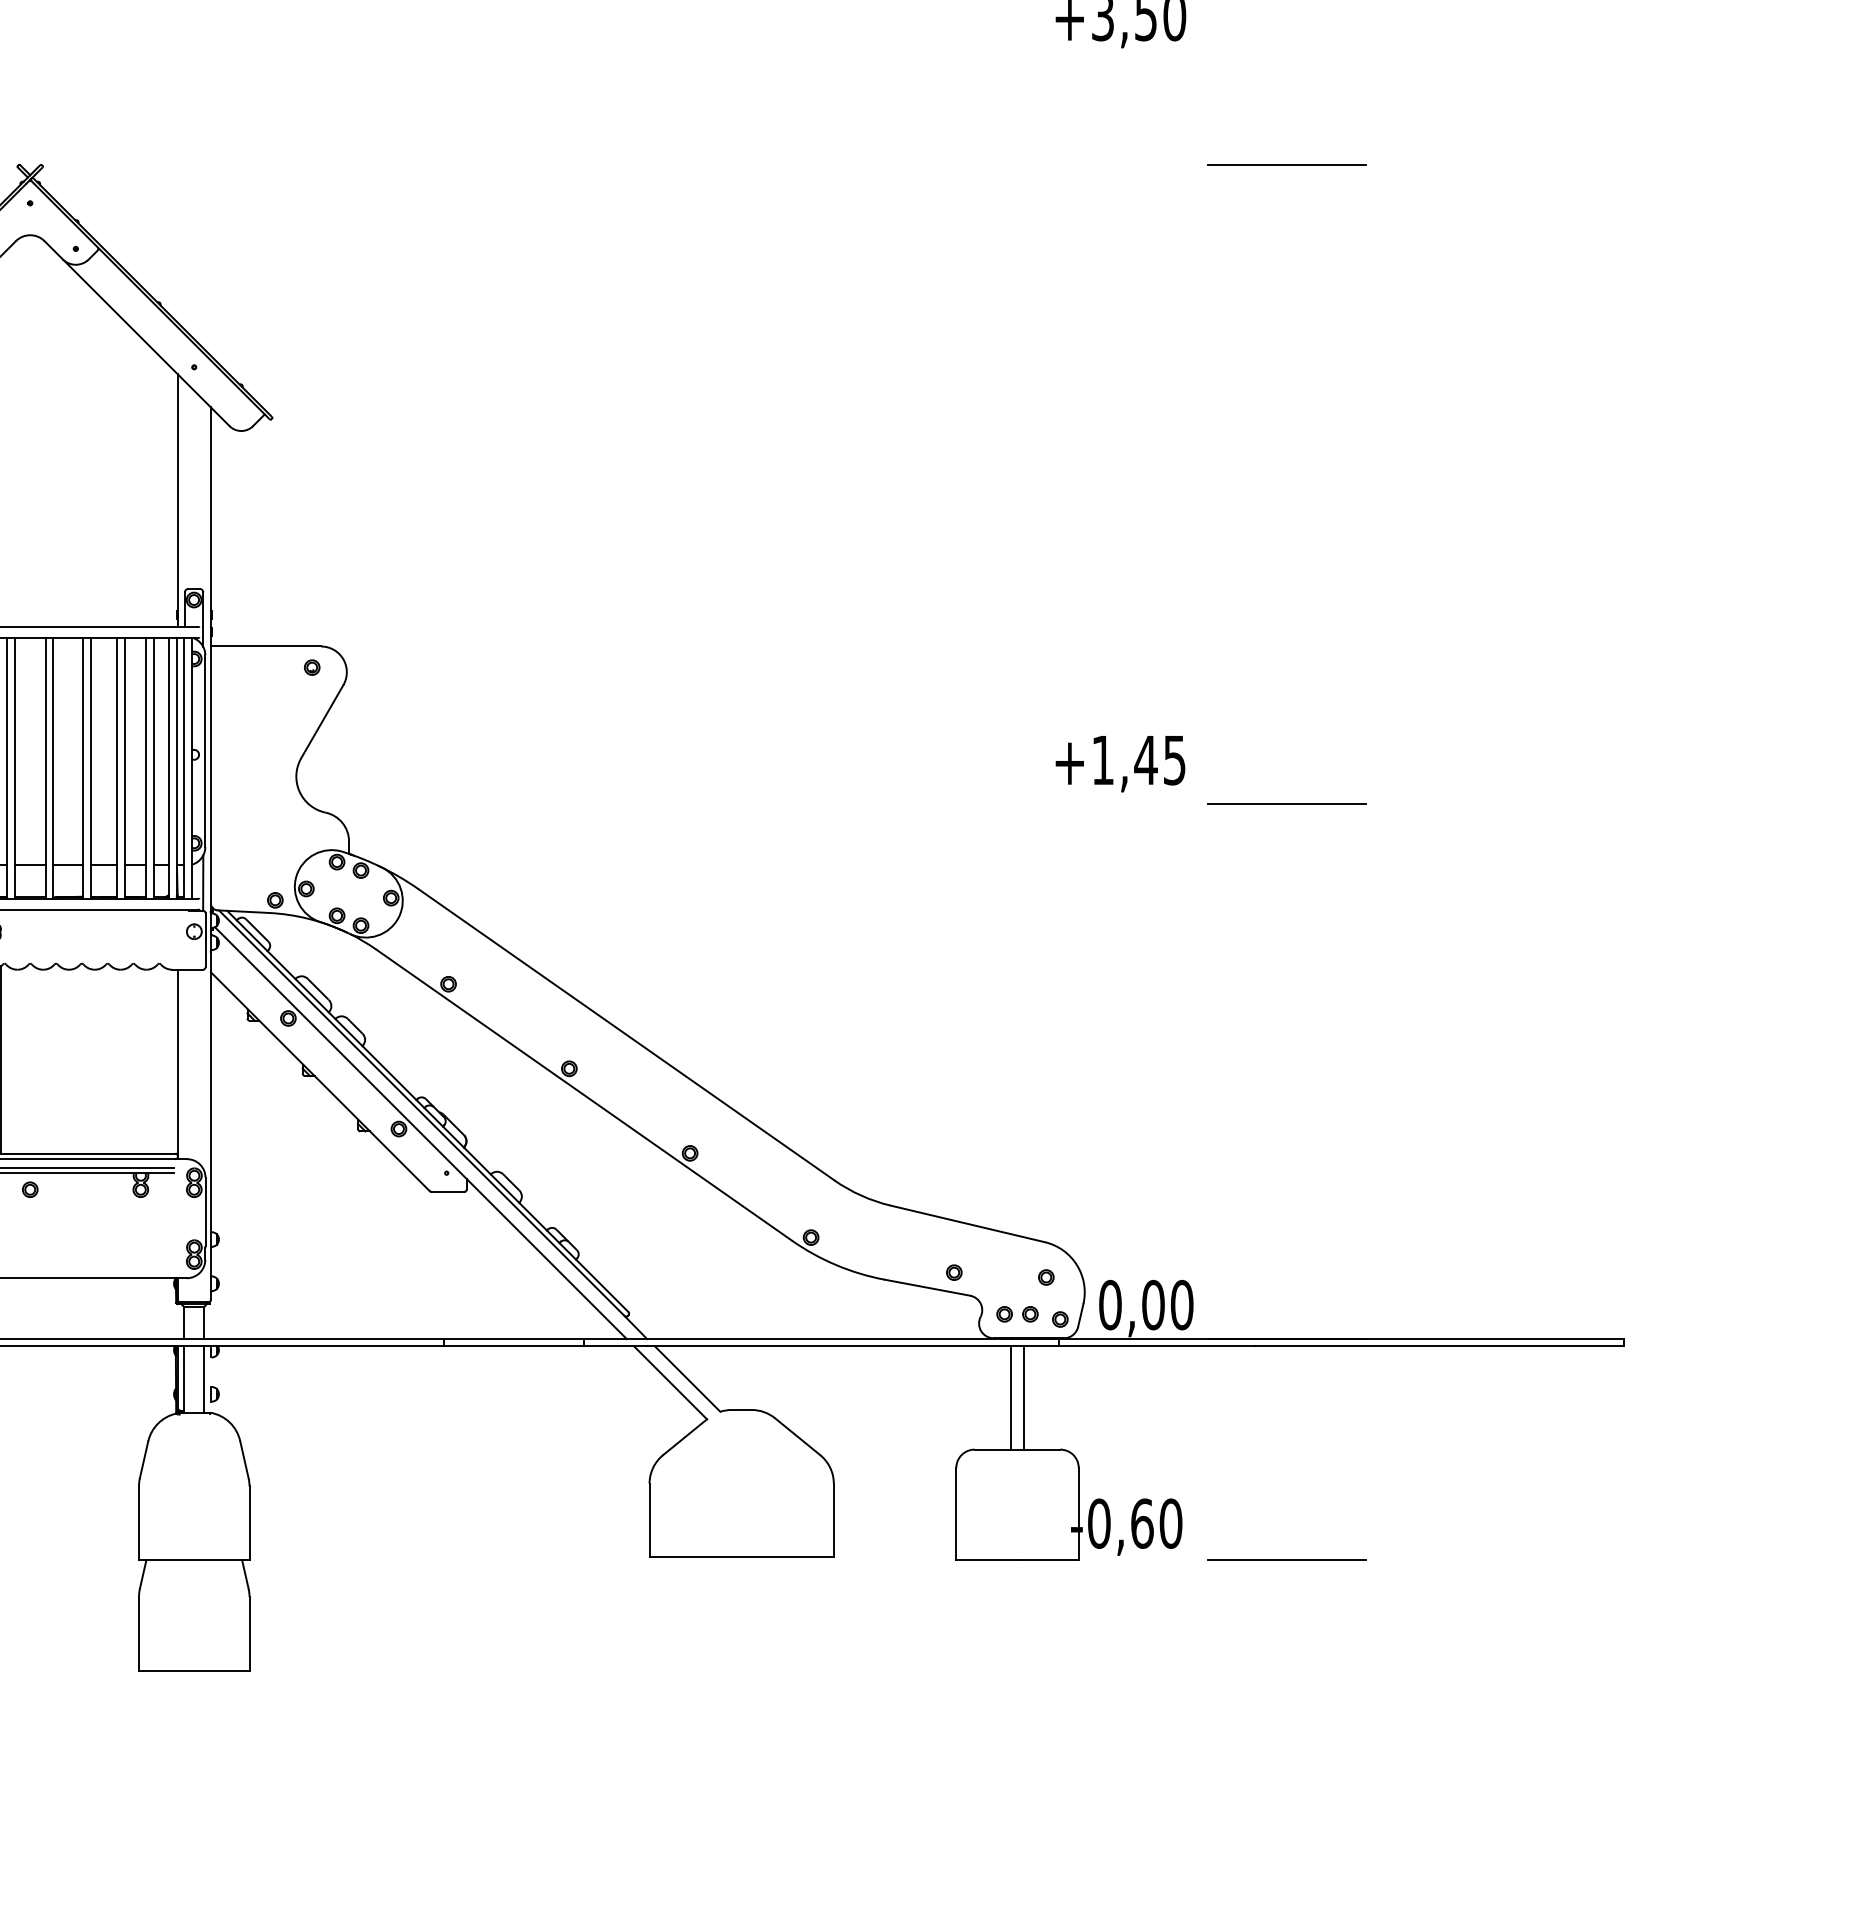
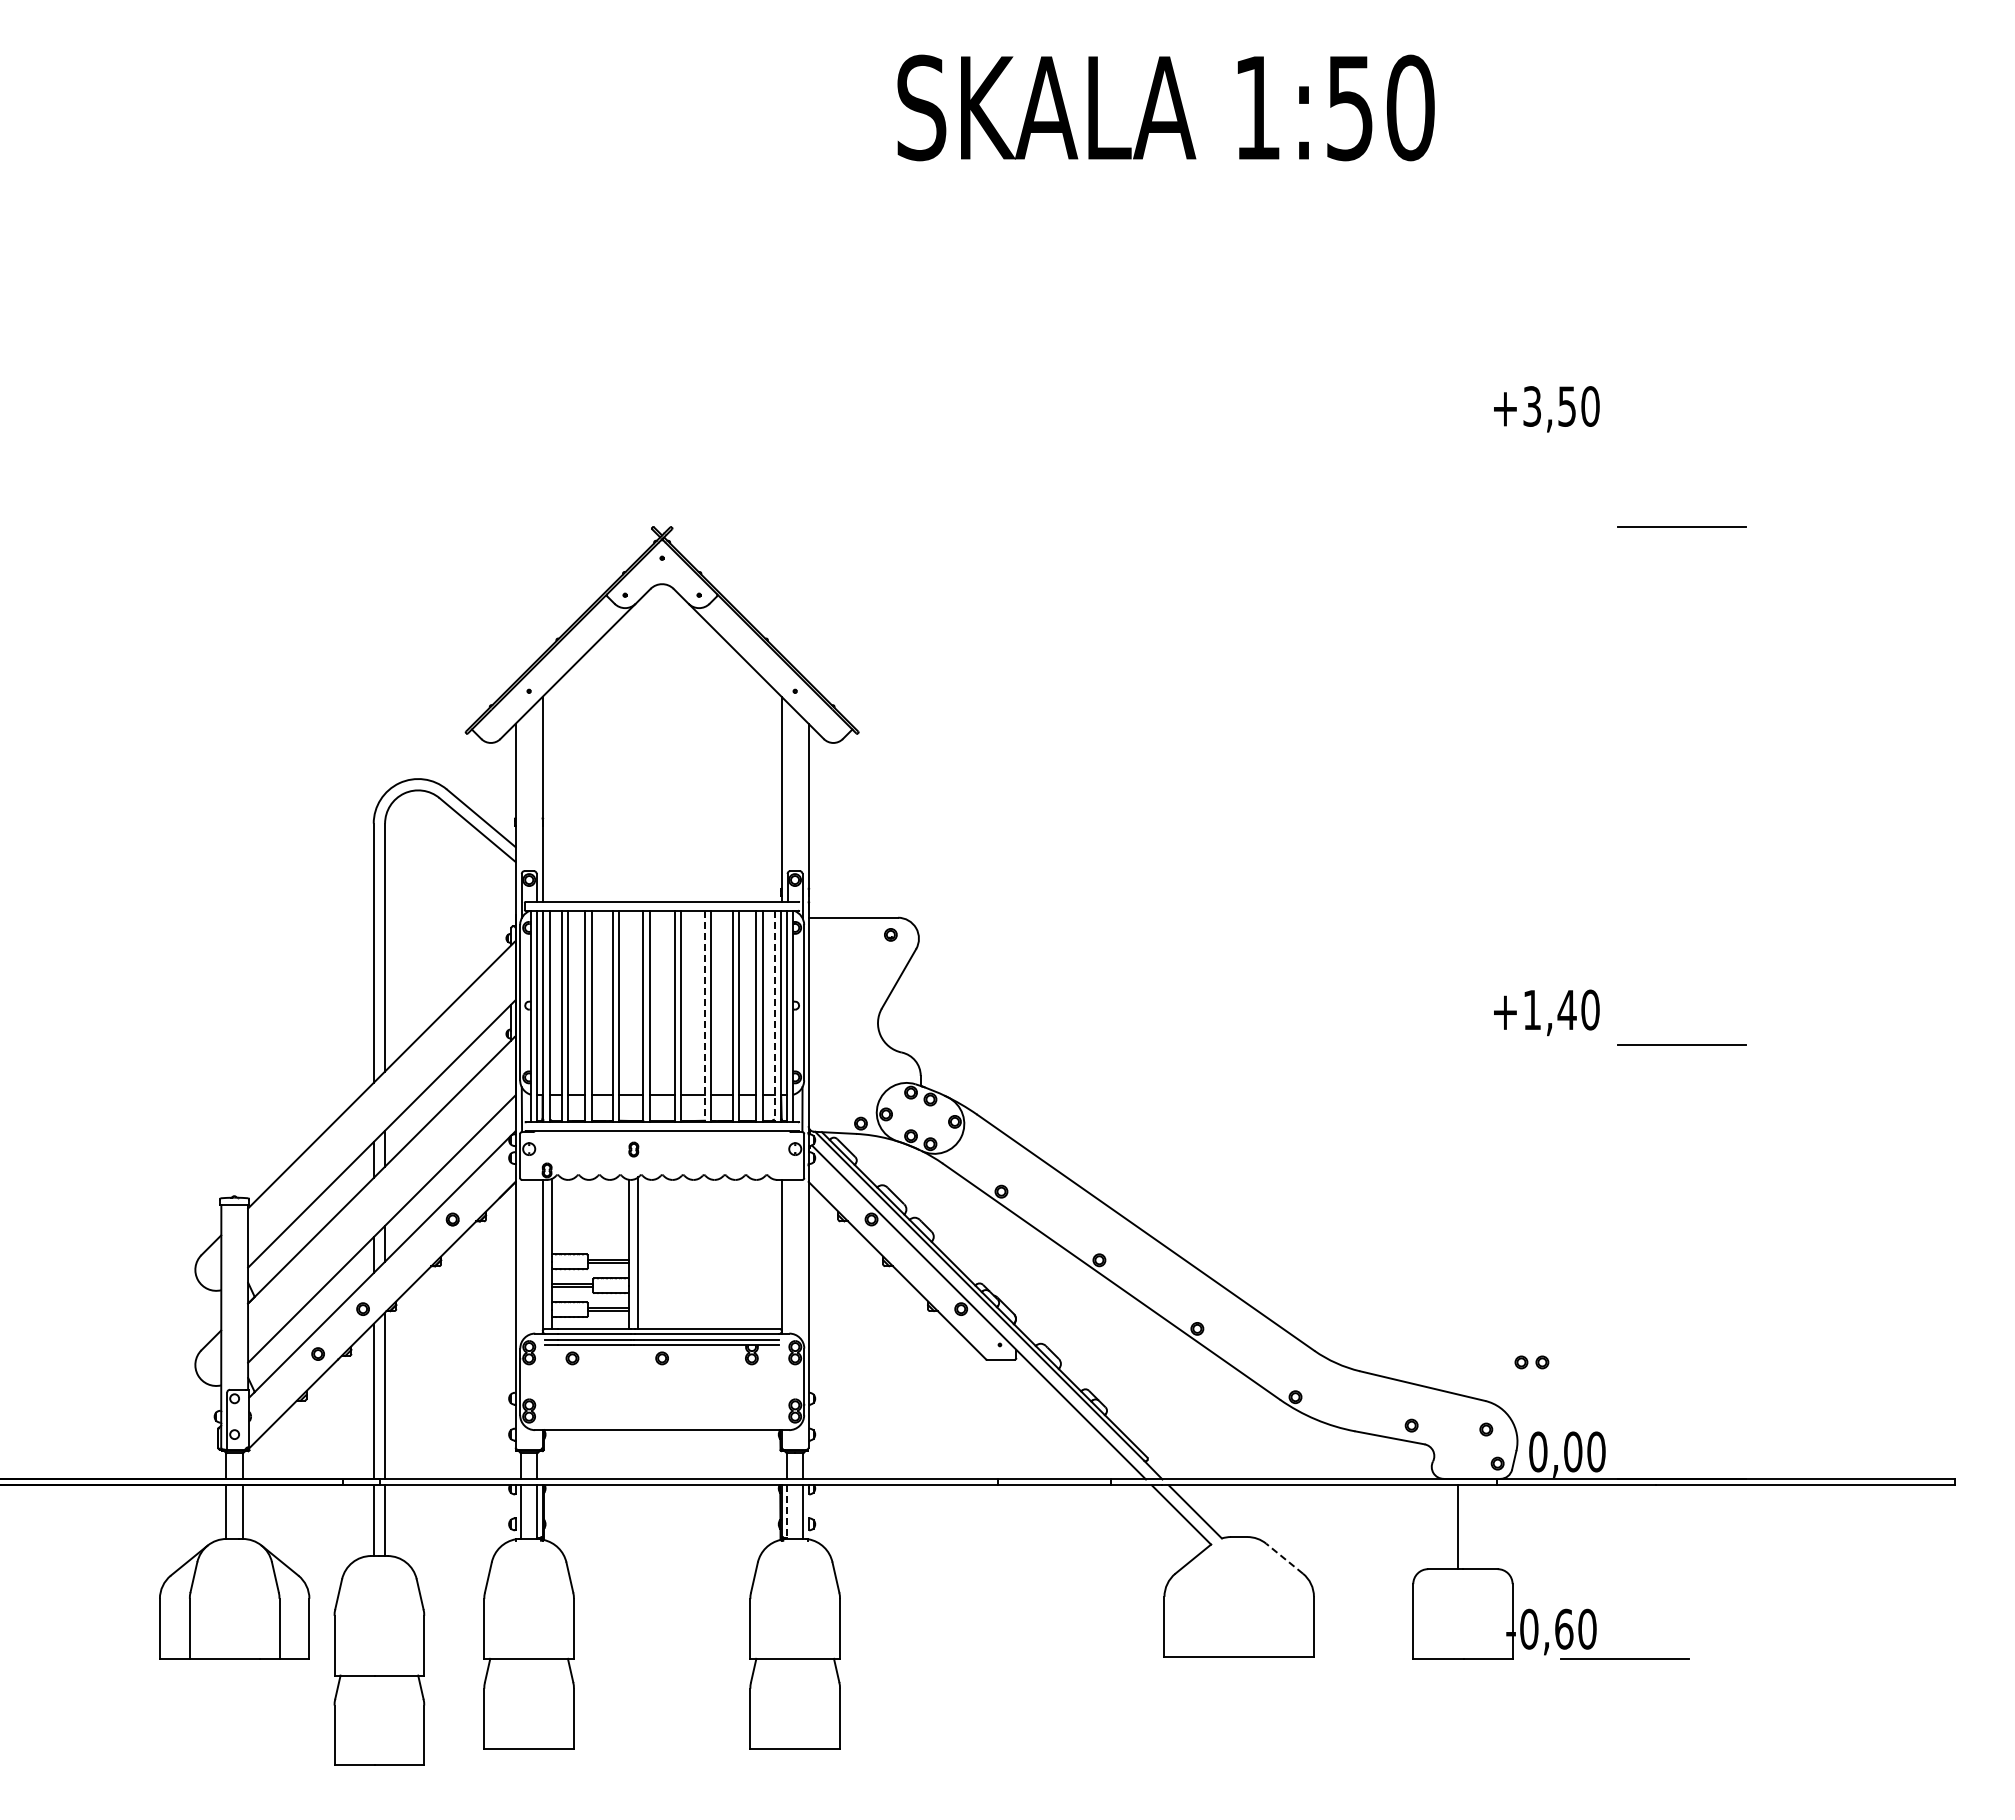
text: (1174, 759) -> (1590, 1009), +1,45 -> +1,40
line: (82, 768) -> (704, 1016), solid -> dashed
line: (168, 768) -> (774, 1016), solid -> dashed
part: (1016, 1314) -> (1531, 1362), moved
line: (184, 1379) -> (787, 1512), solid -> dashed
line: (1023, 1398) -> (1467, 1527), removed
line: (797, 1436) -> (1284, 1558), solid -> dashed
line: (1286, 1559) -> (1624, 1658), moved

